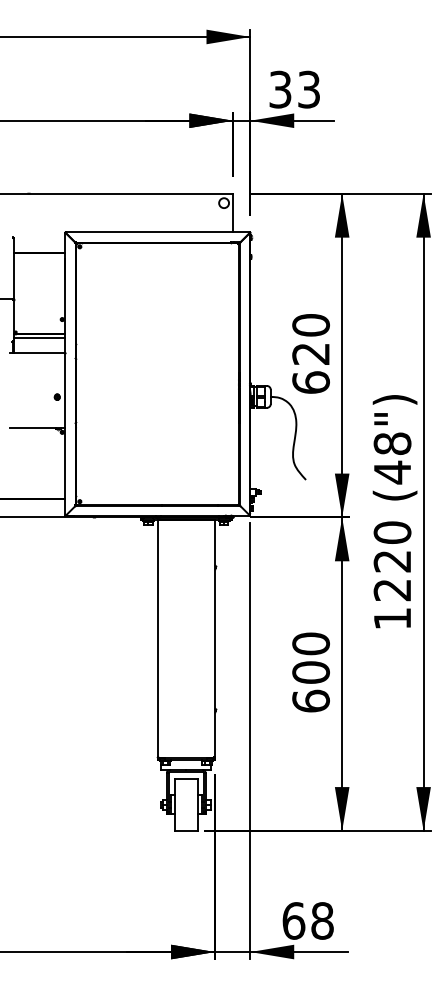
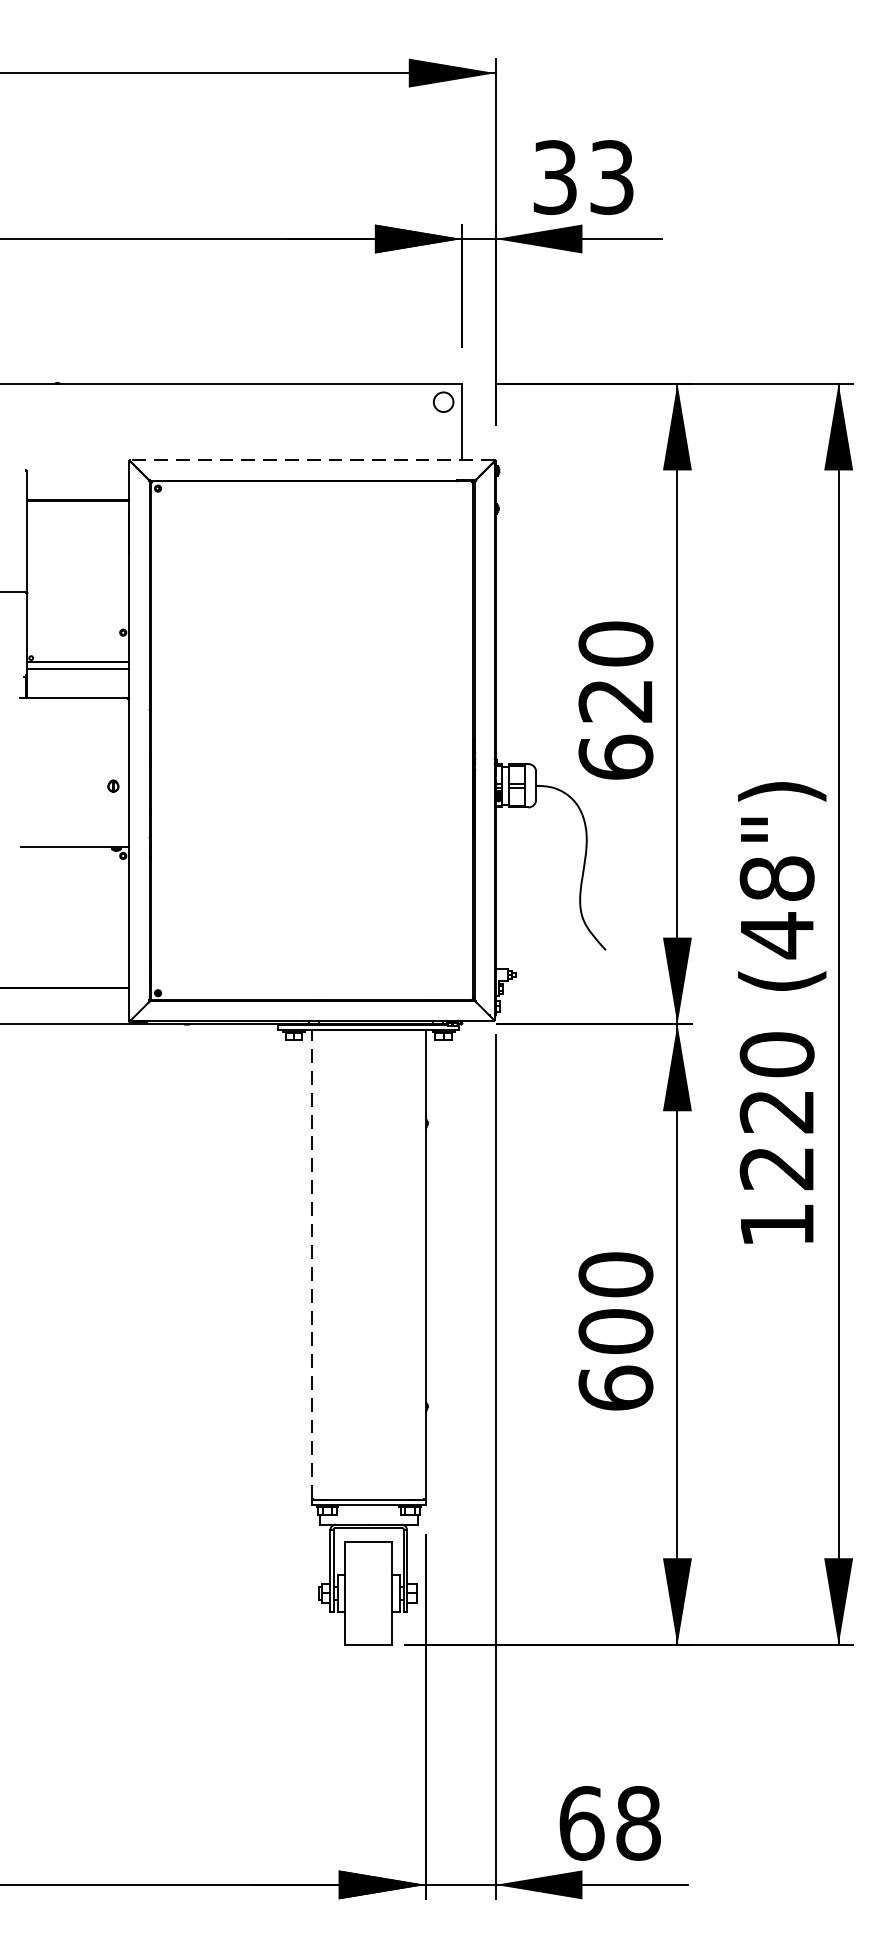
line: (157, 232) -> (311, 460), solid -> dashed
line: (157, 638) -> (311, 1264), solid -> dashed

